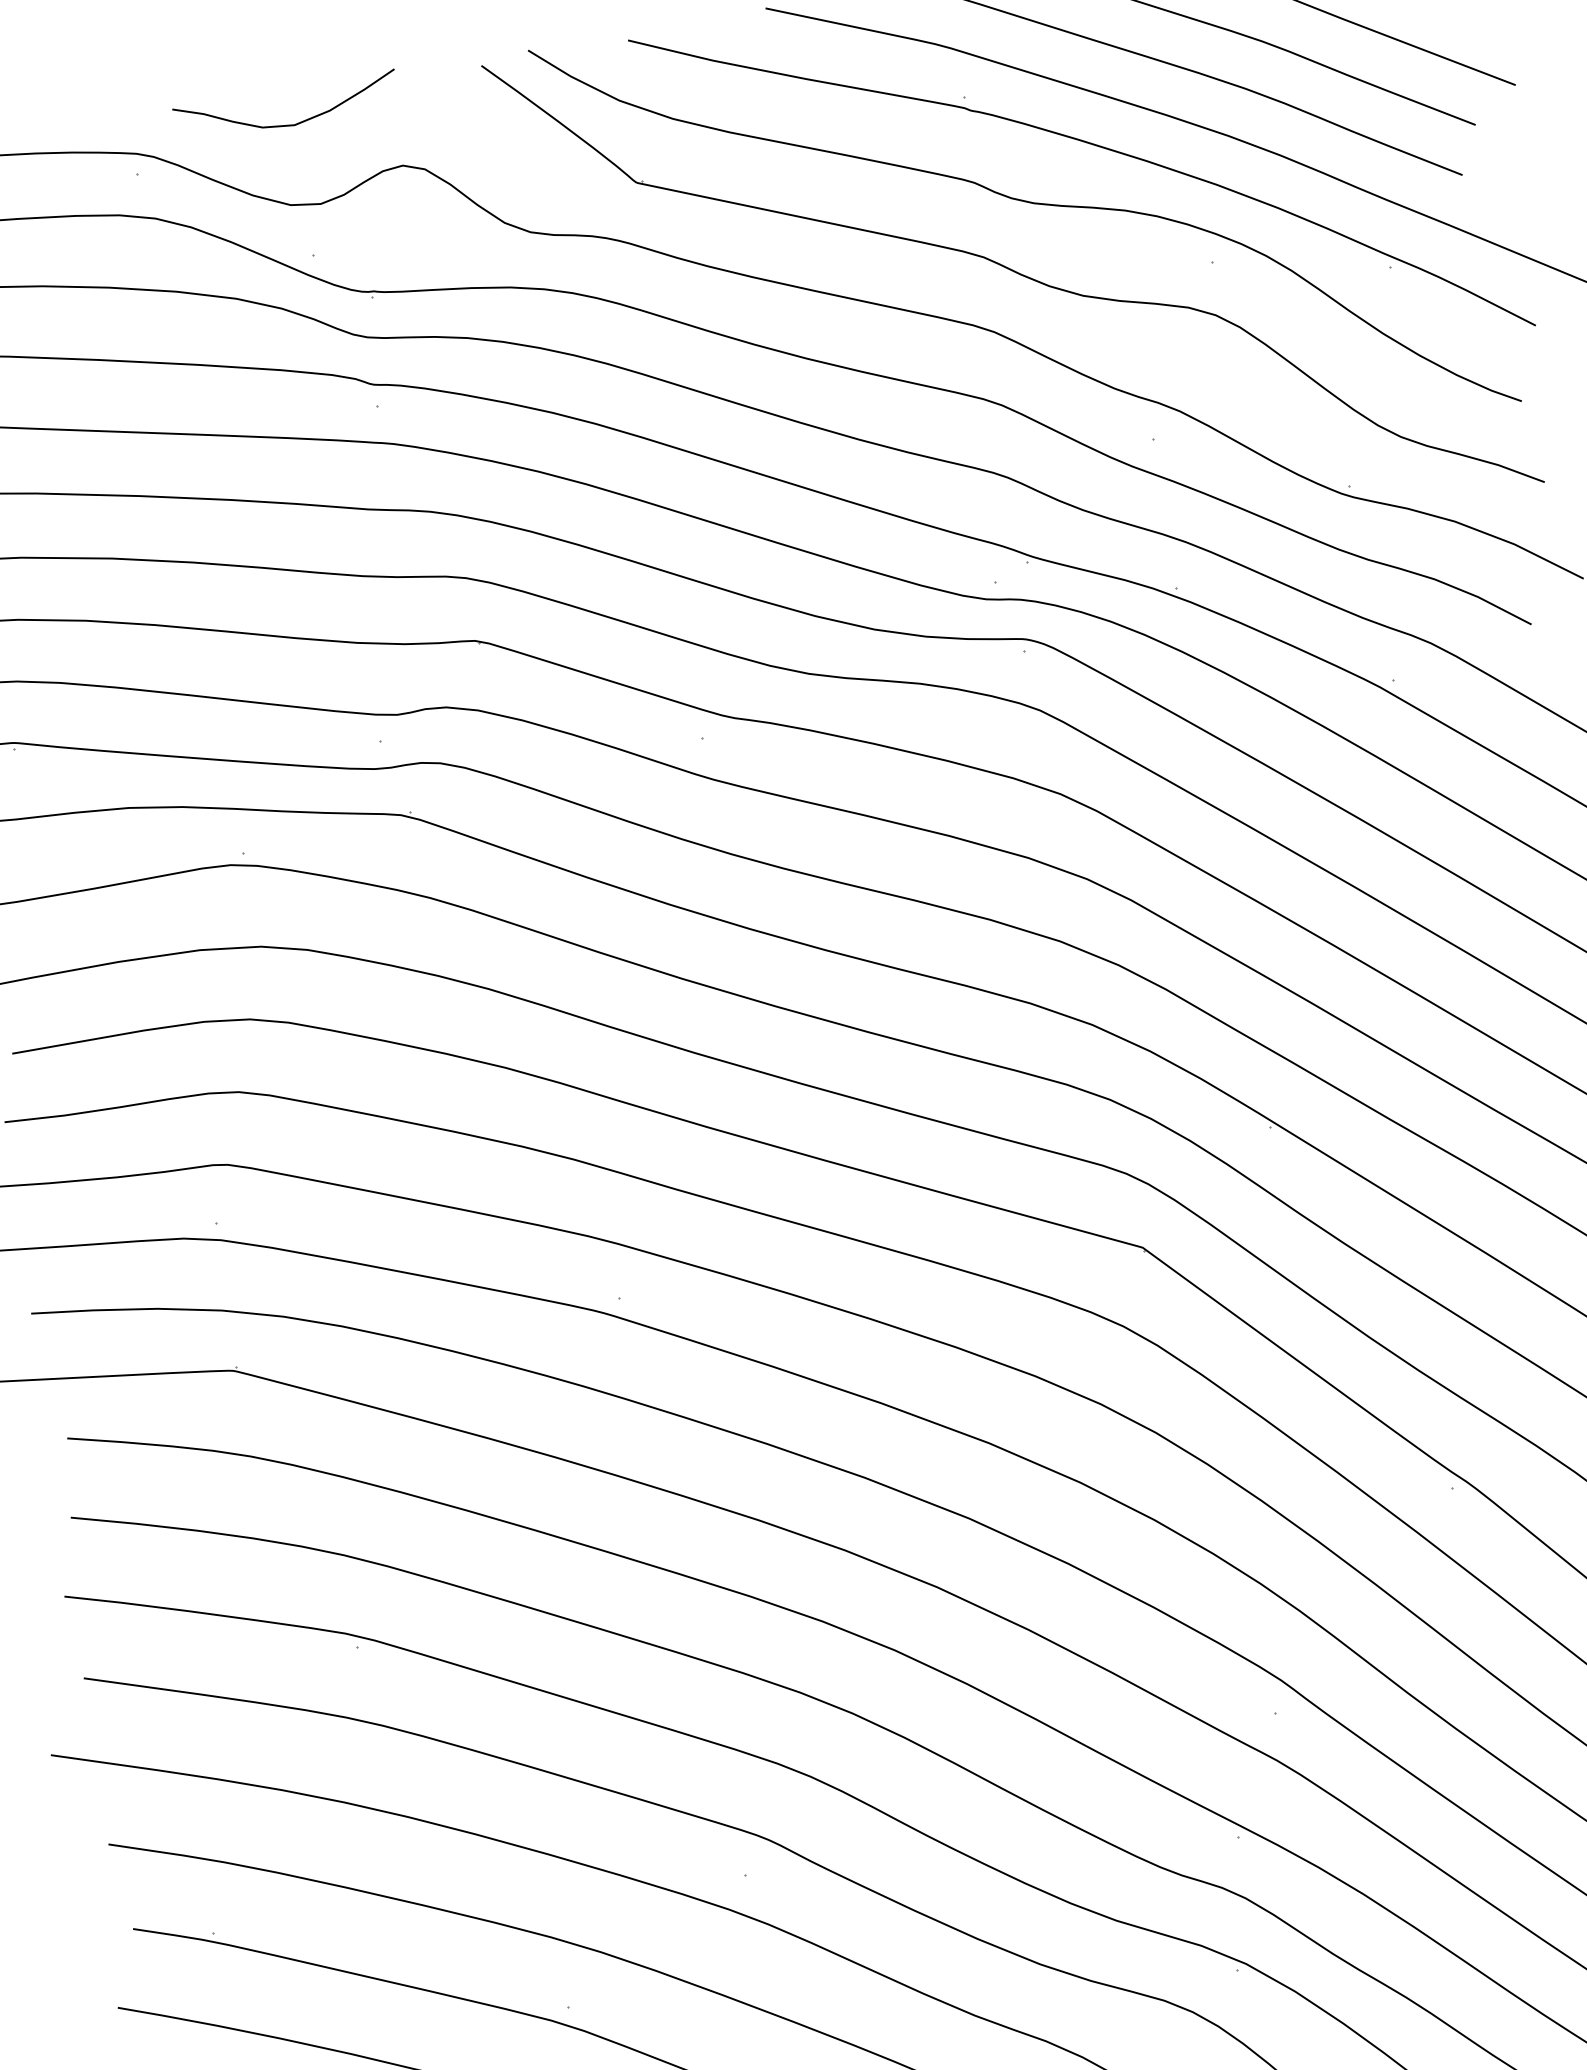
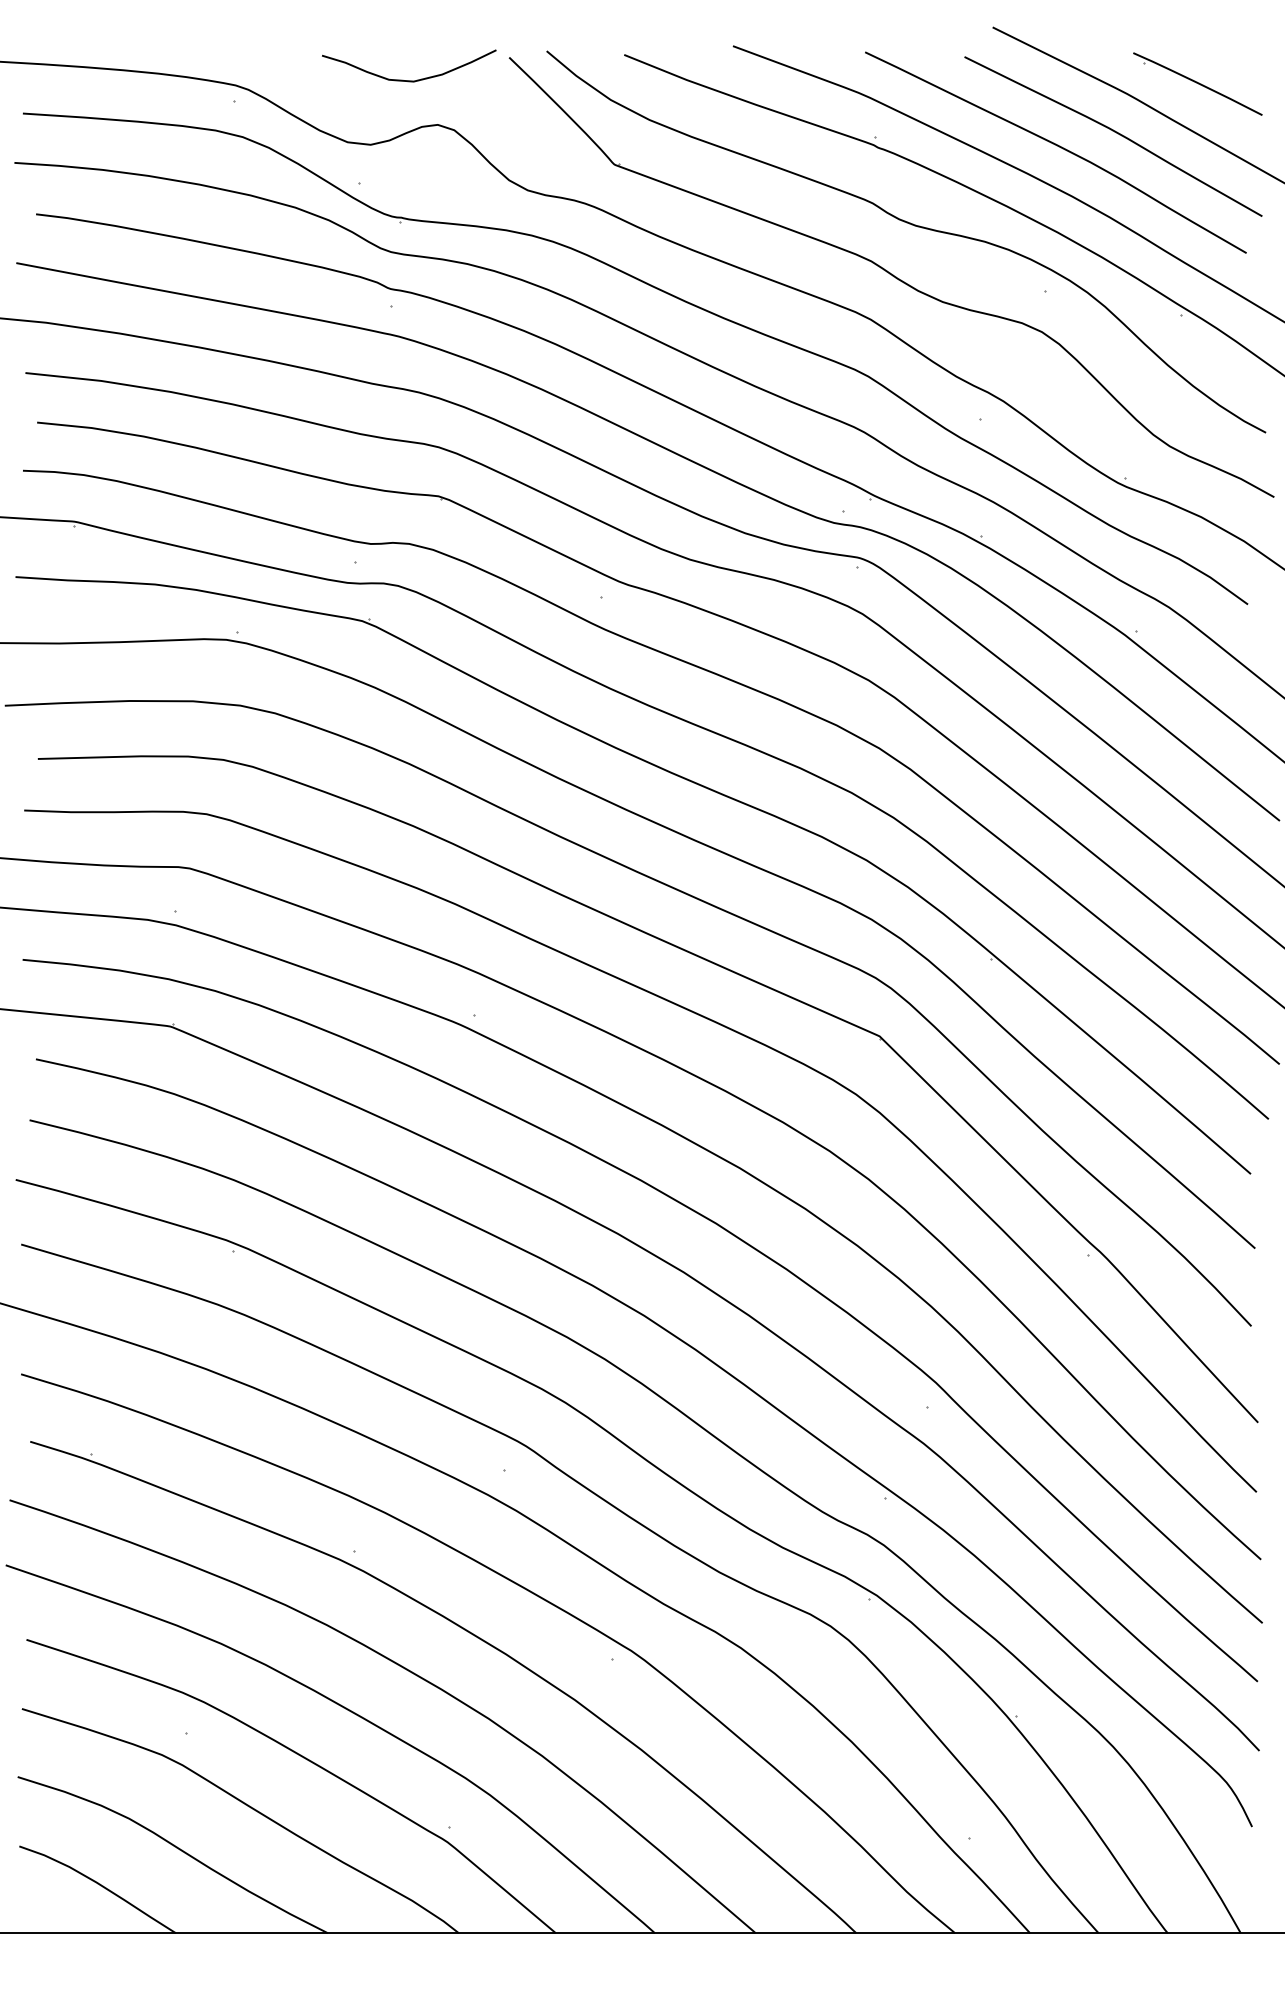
curve: (289, 124) -> (409, 80), moved

